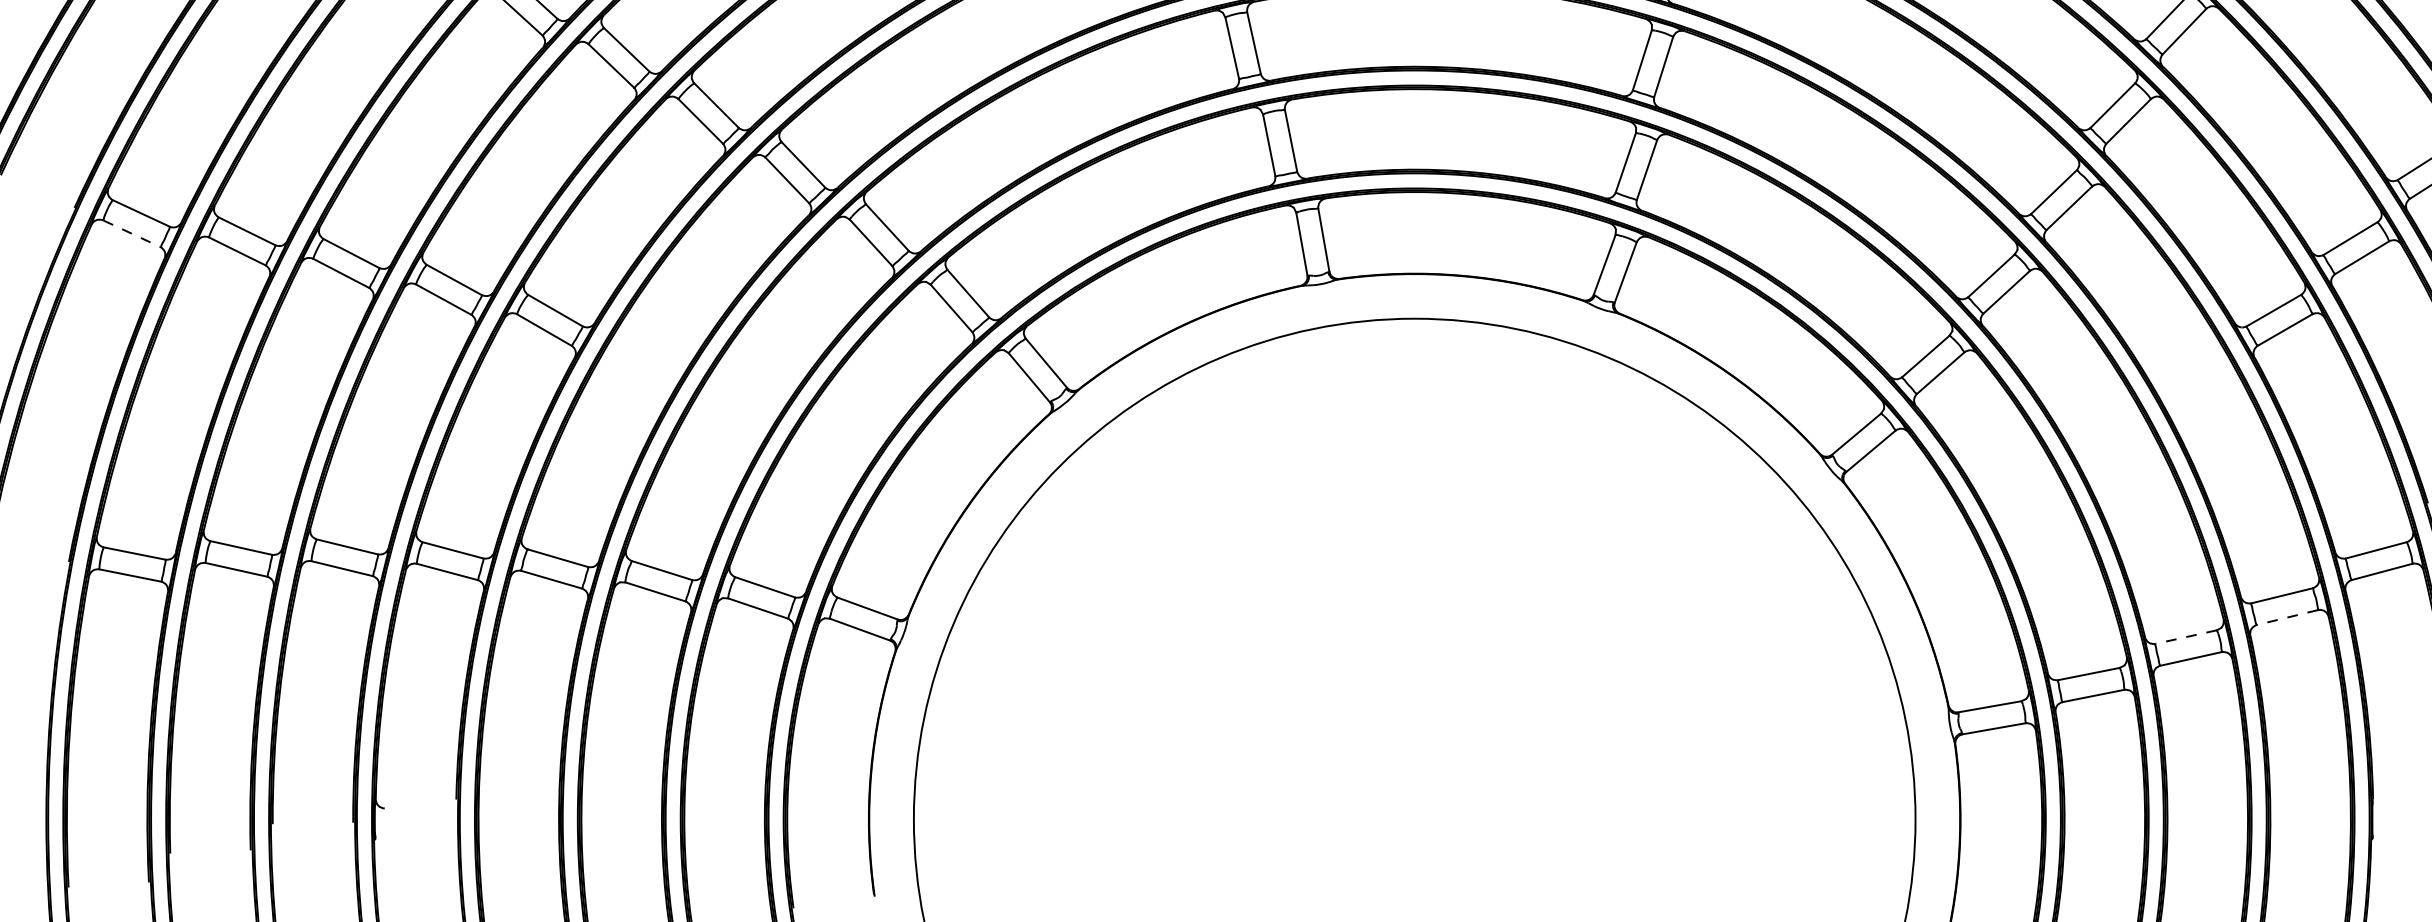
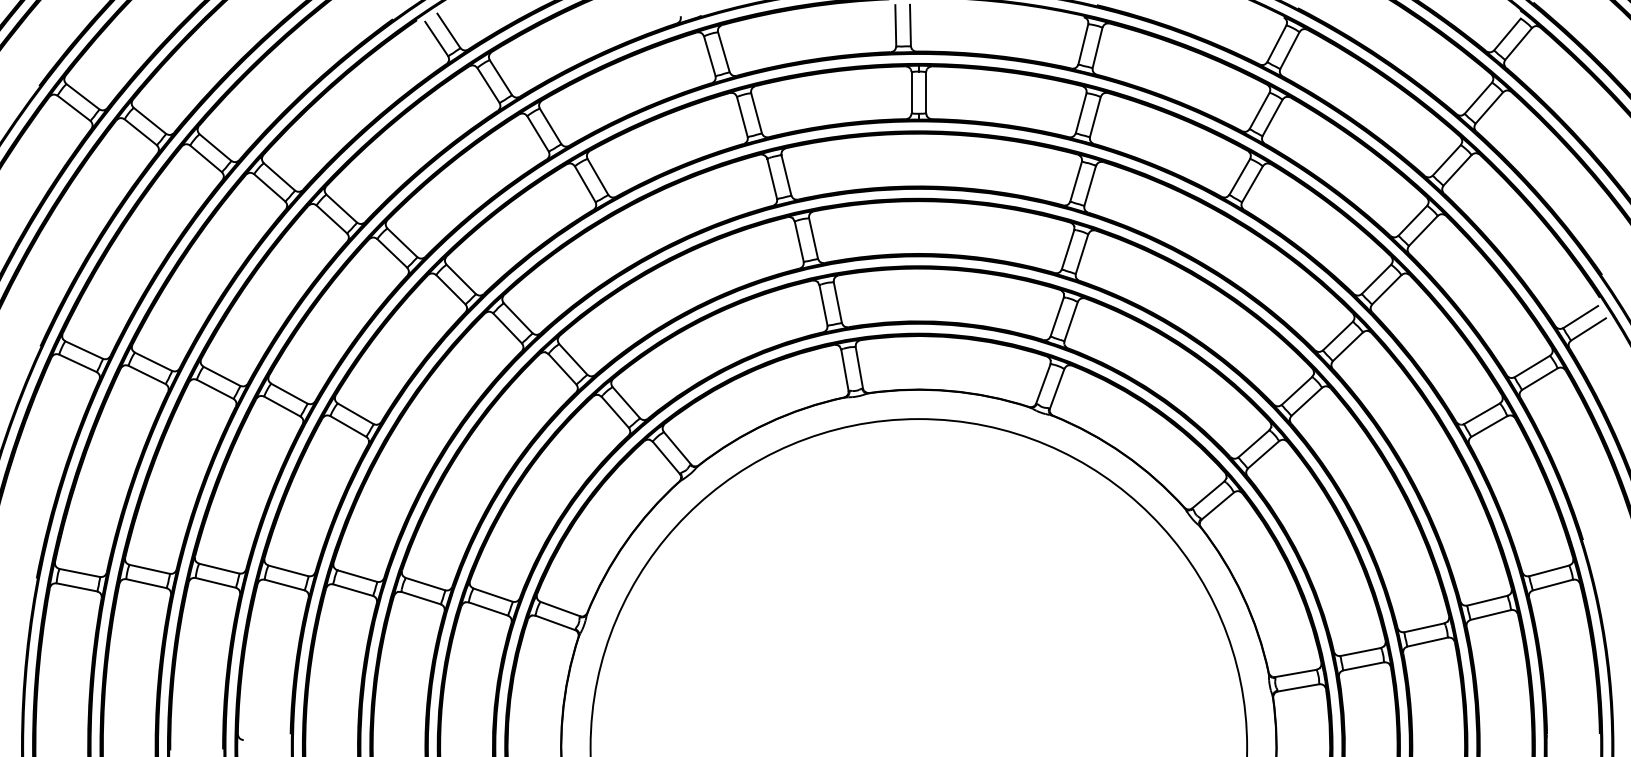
line: (131, 233) -> (77, 363), dashed -> solid
line: (2286, 616) -> (1490, 614), dashed -> solid
line: (2186, 636) -> (1424, 627), dashed -> solid

